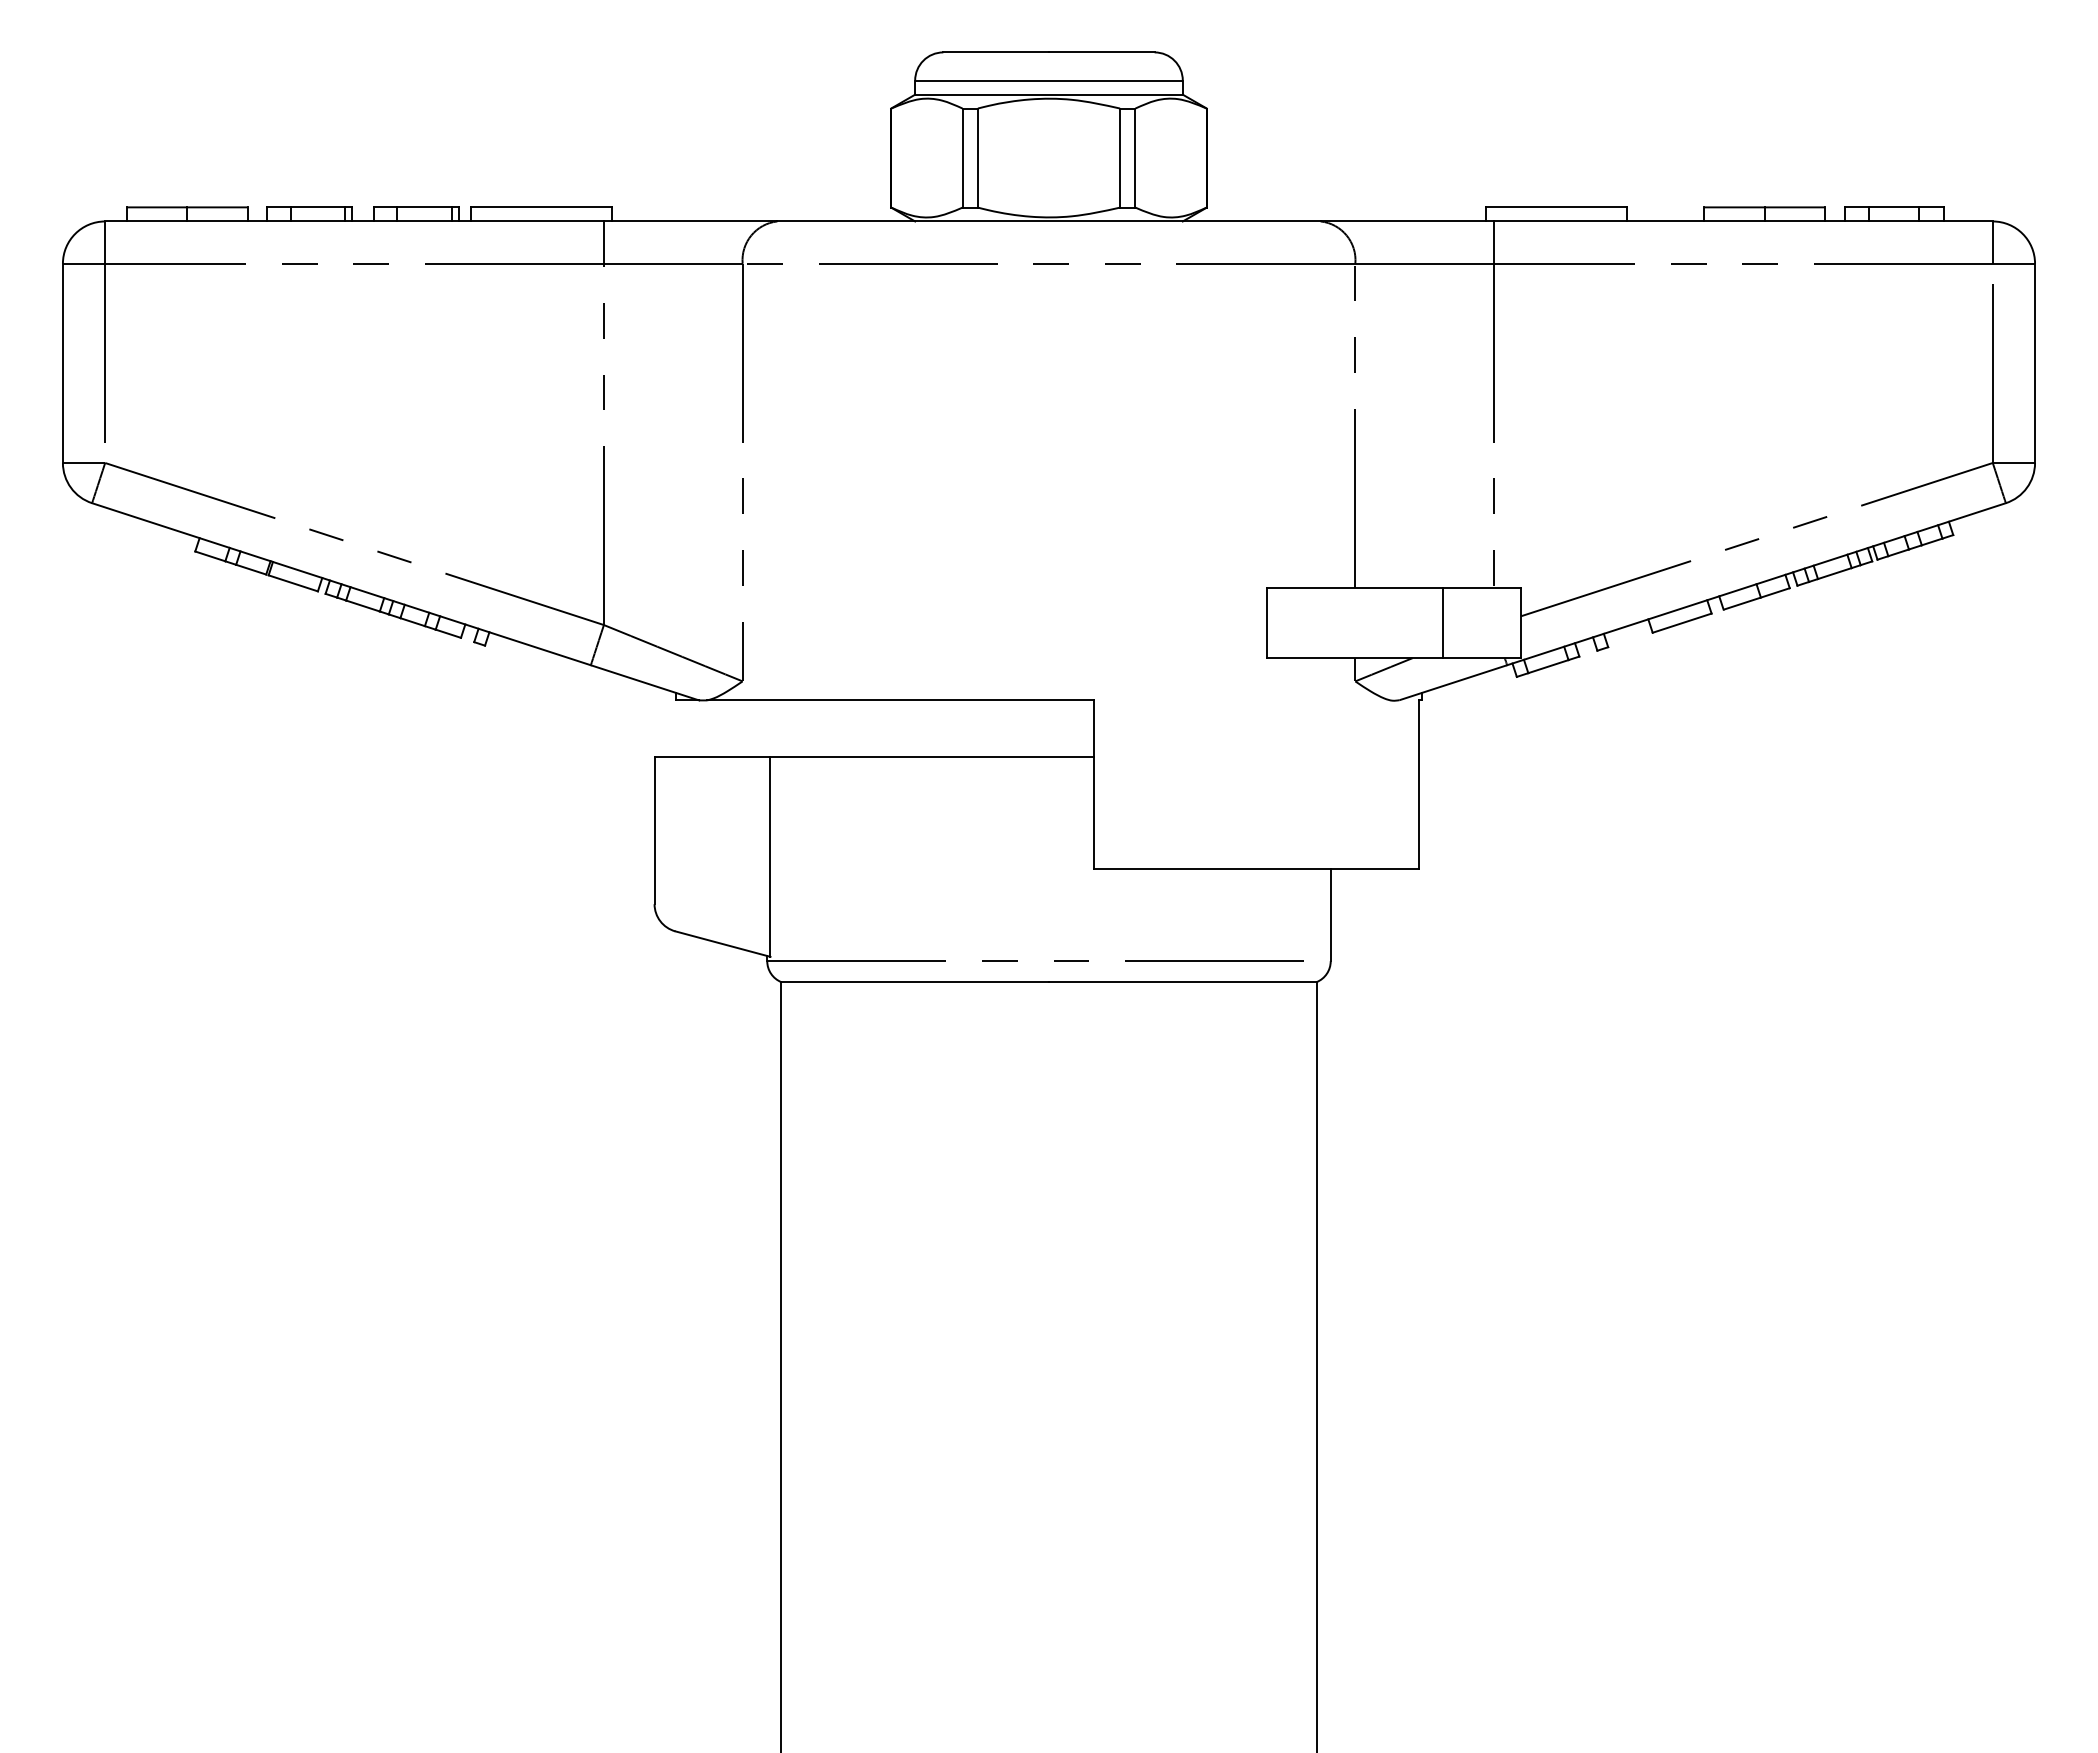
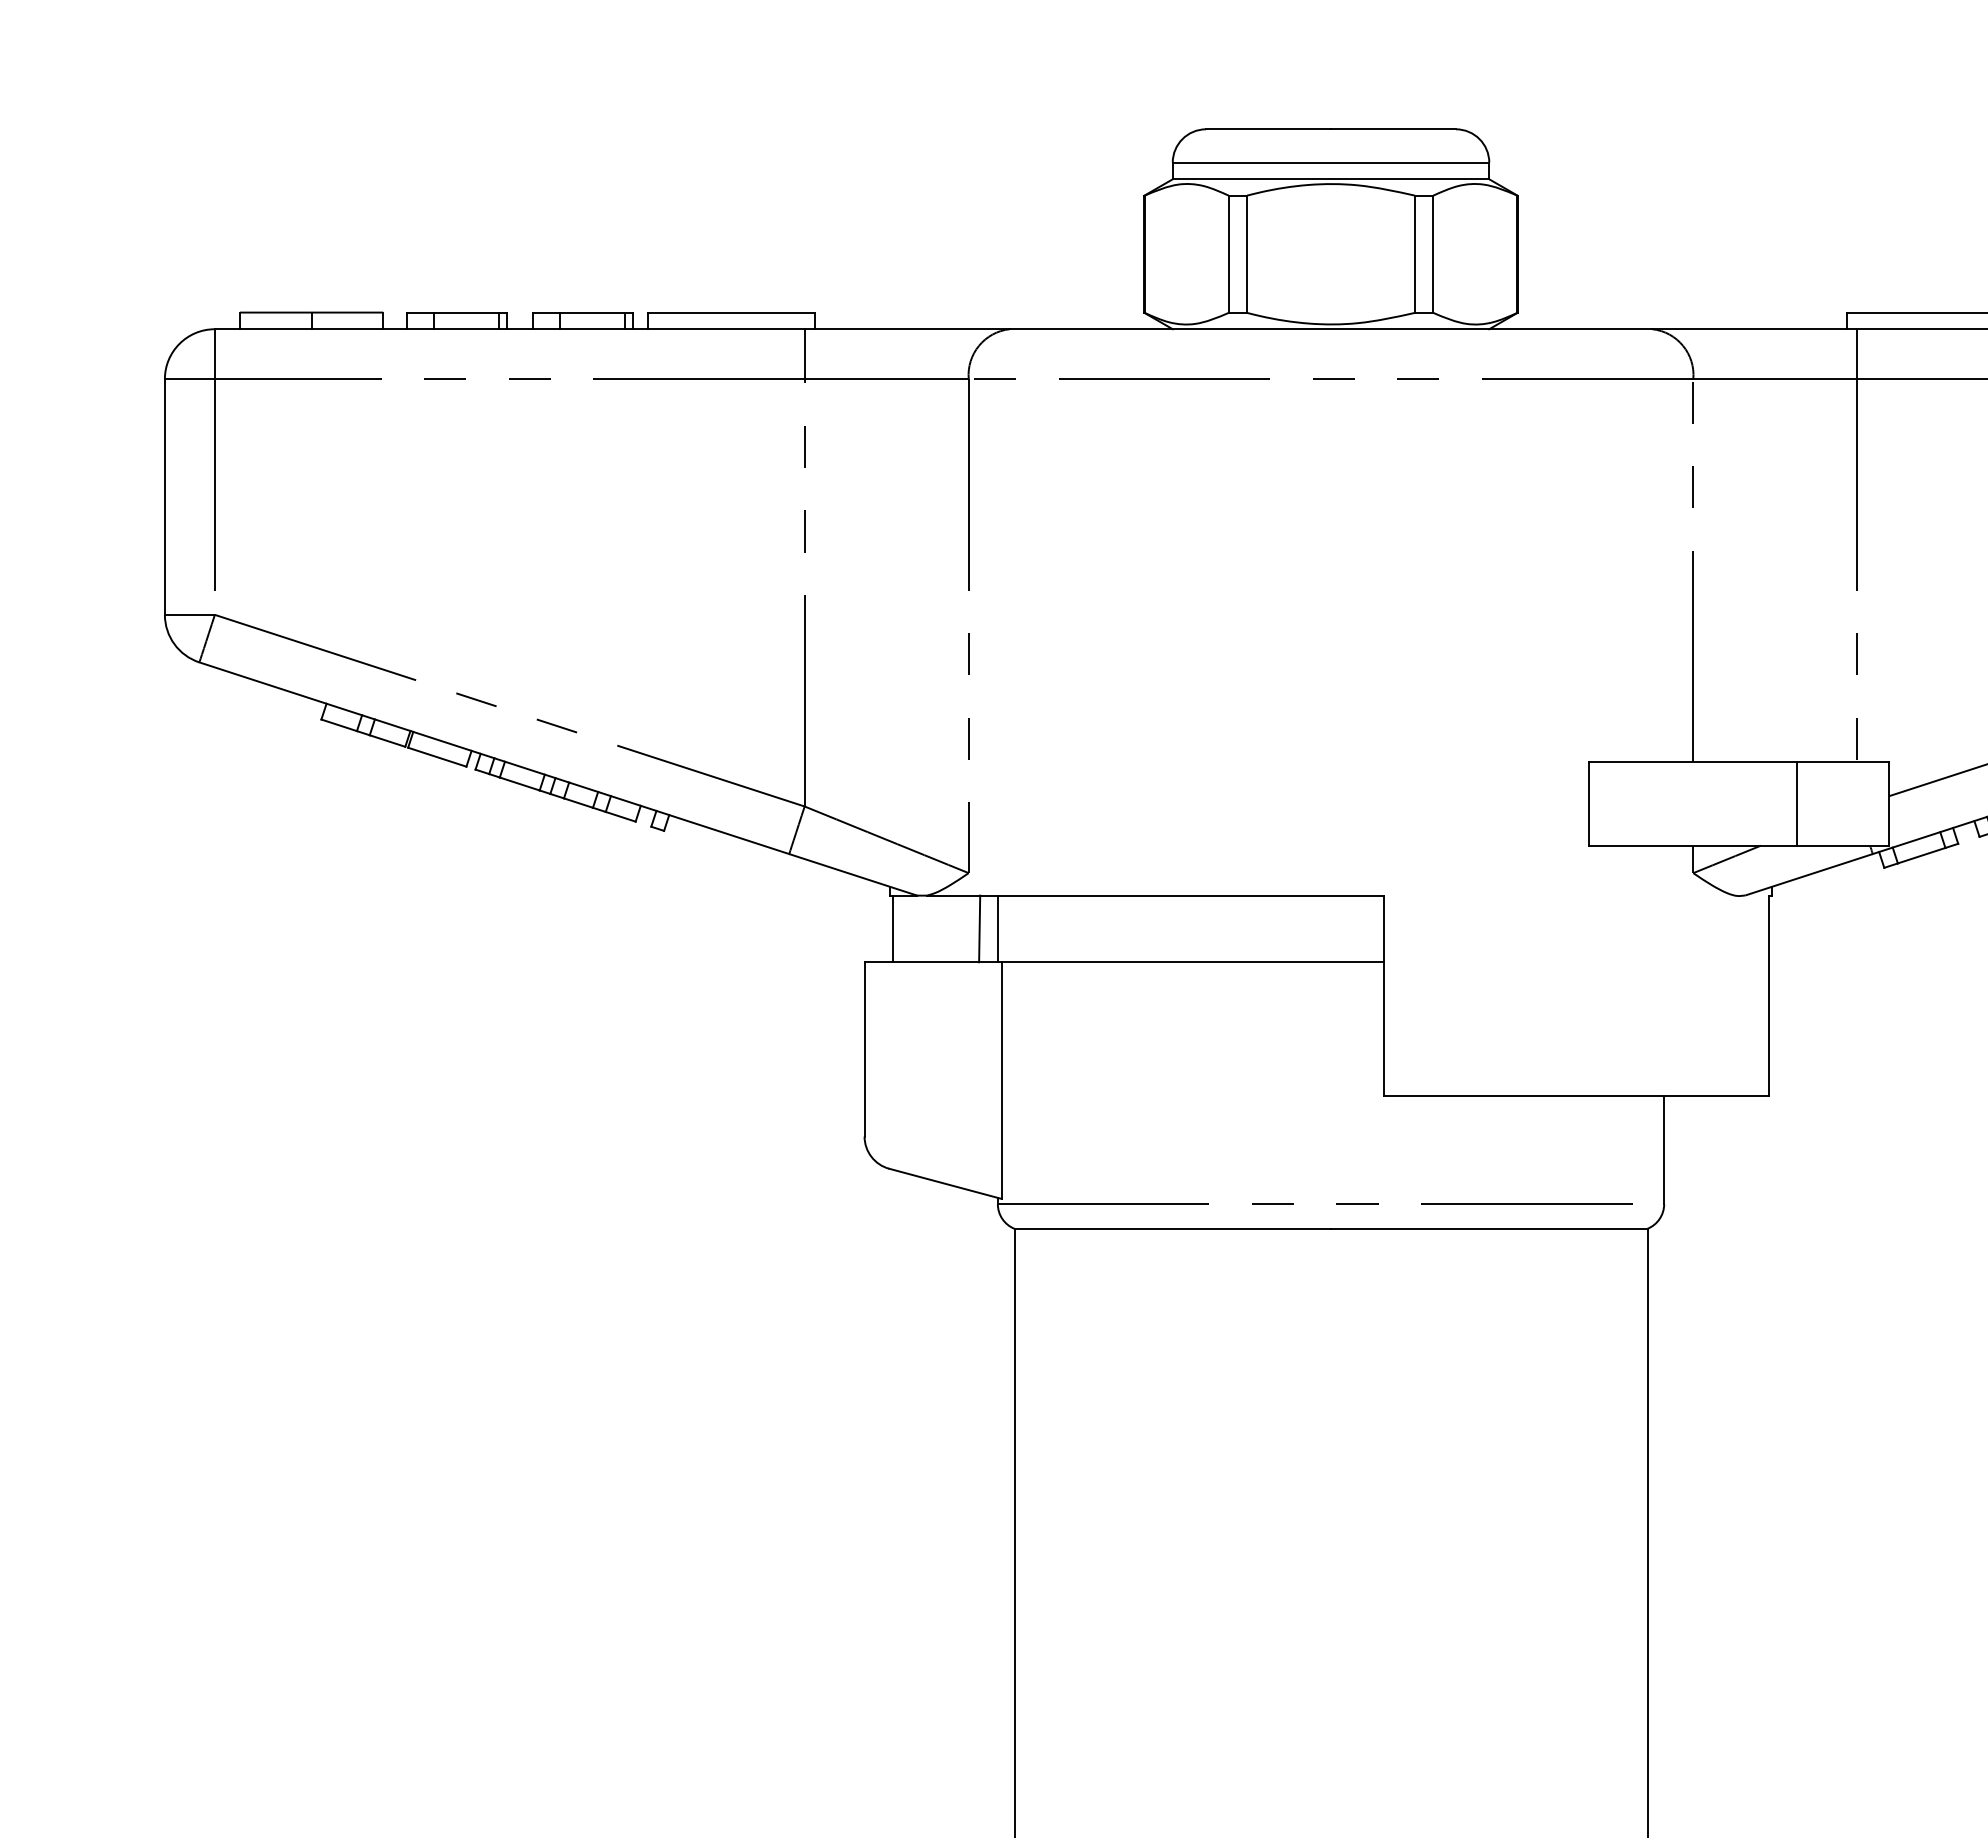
line: (678, 728) -> (892, 928), added
line: (751, 728) -> (979, 928), added
line: (767, 728) -> (998, 928), added

